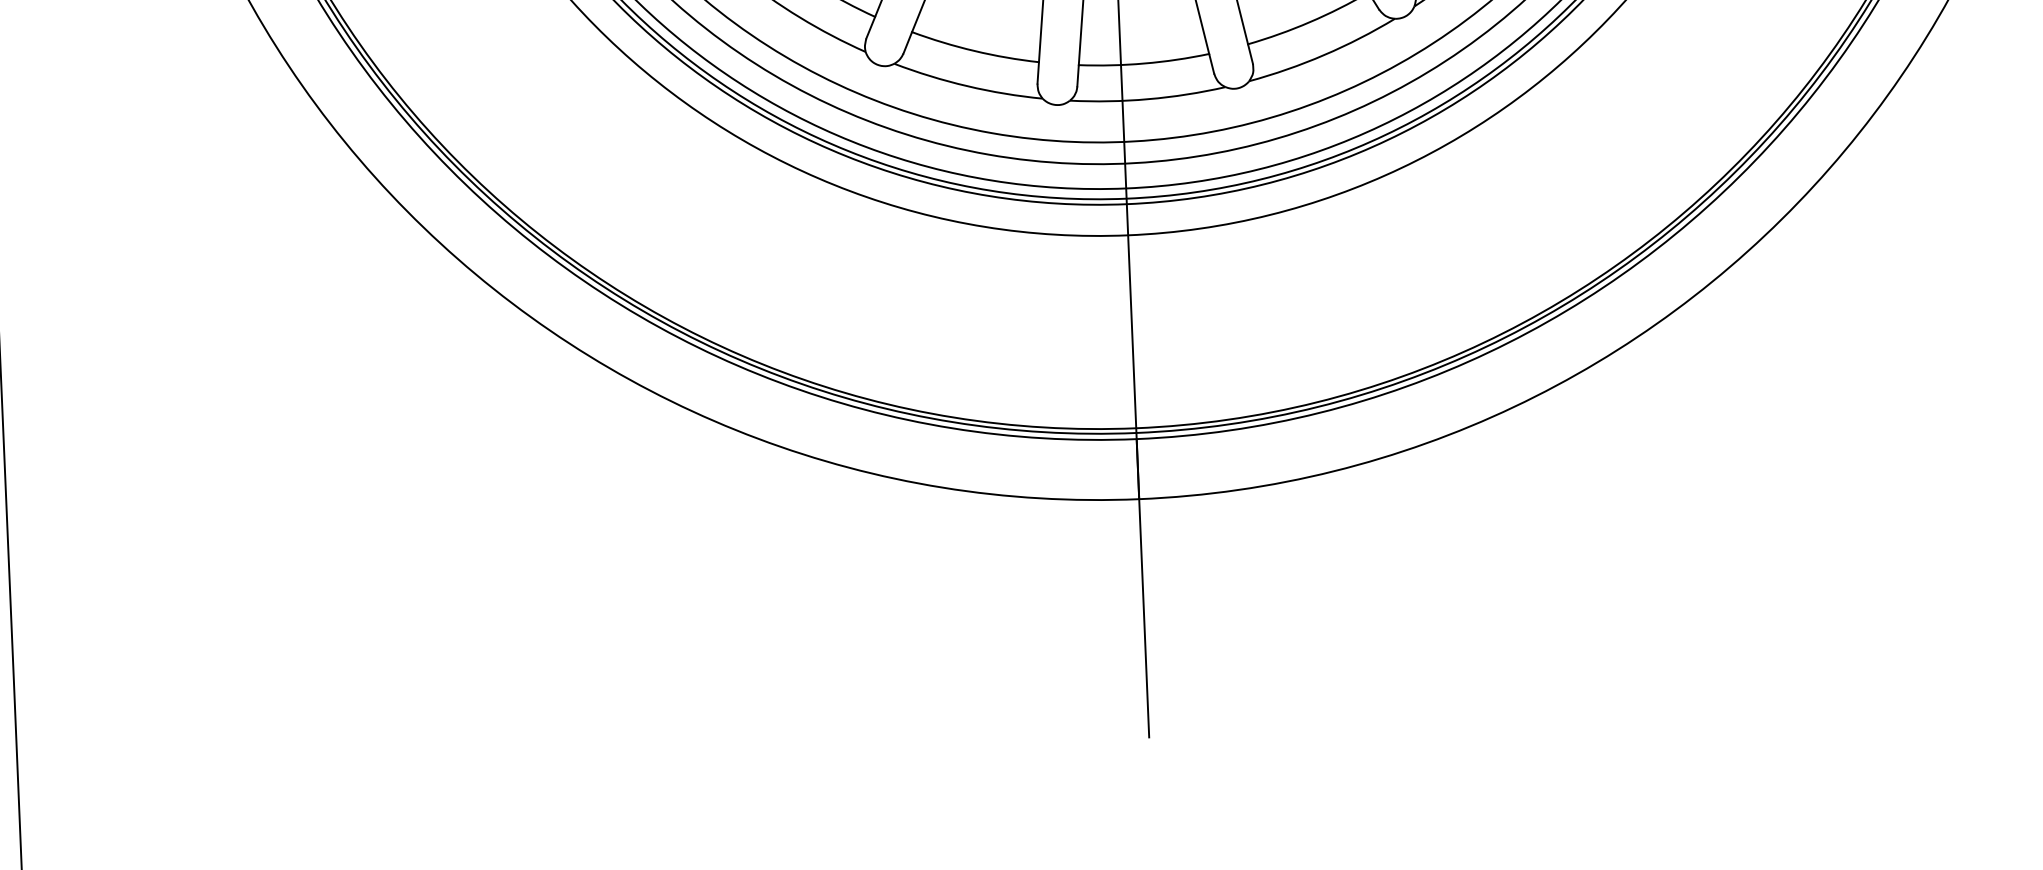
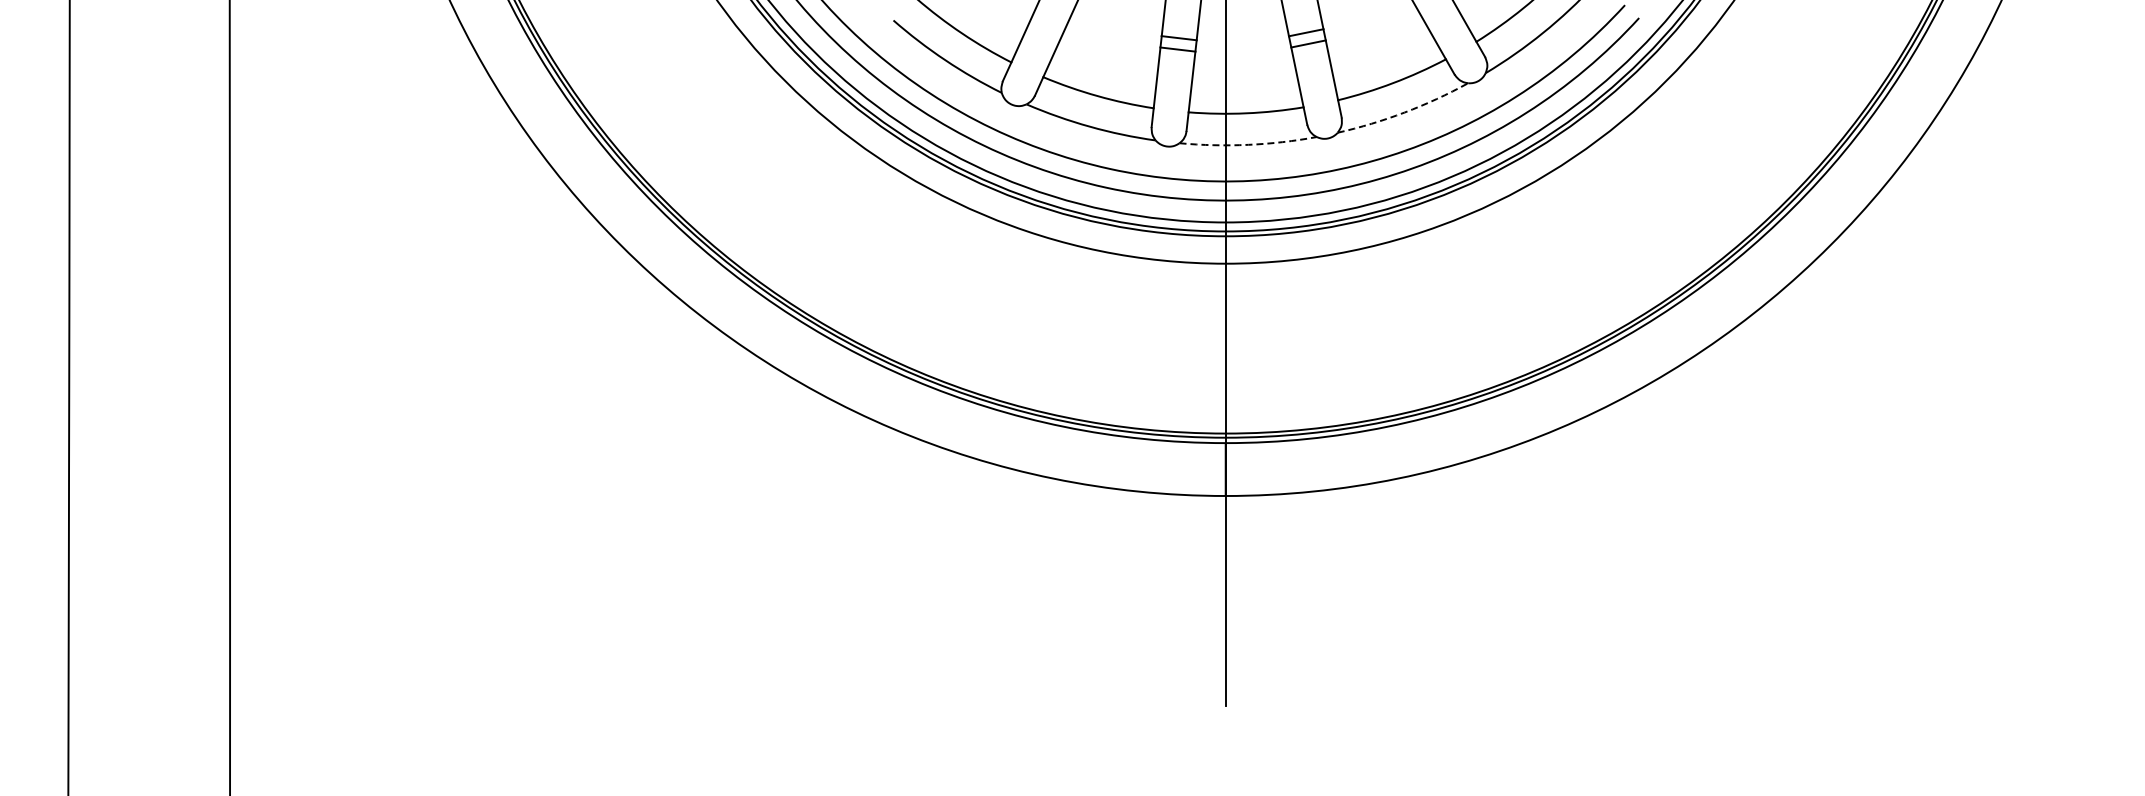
arc: (1324, 55) -> (1404, 112), solid -> dashed
arc: (1148, 98) -> (1248, 144), solid -> dashed

